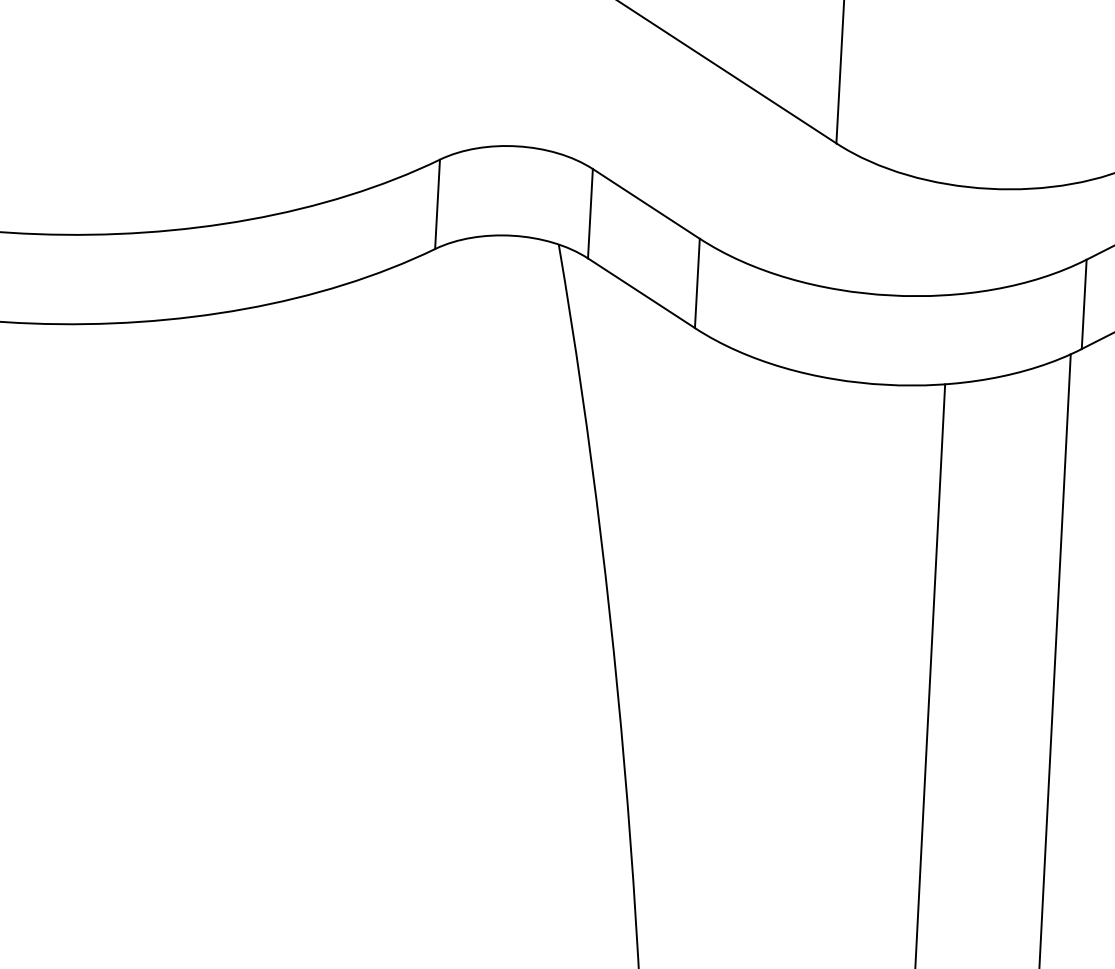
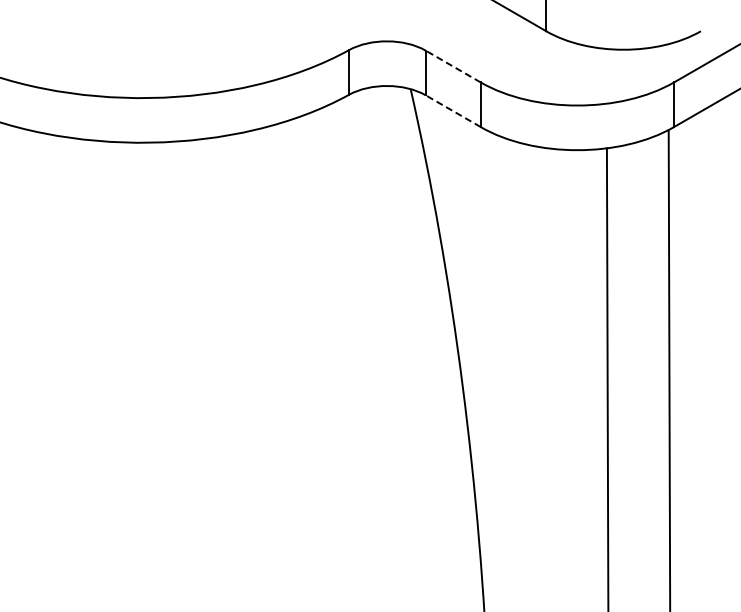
line: (646, 203) -> (453, 66), solid -> dashed
line: (642, 293) -> (453, 111), solid -> dashed

